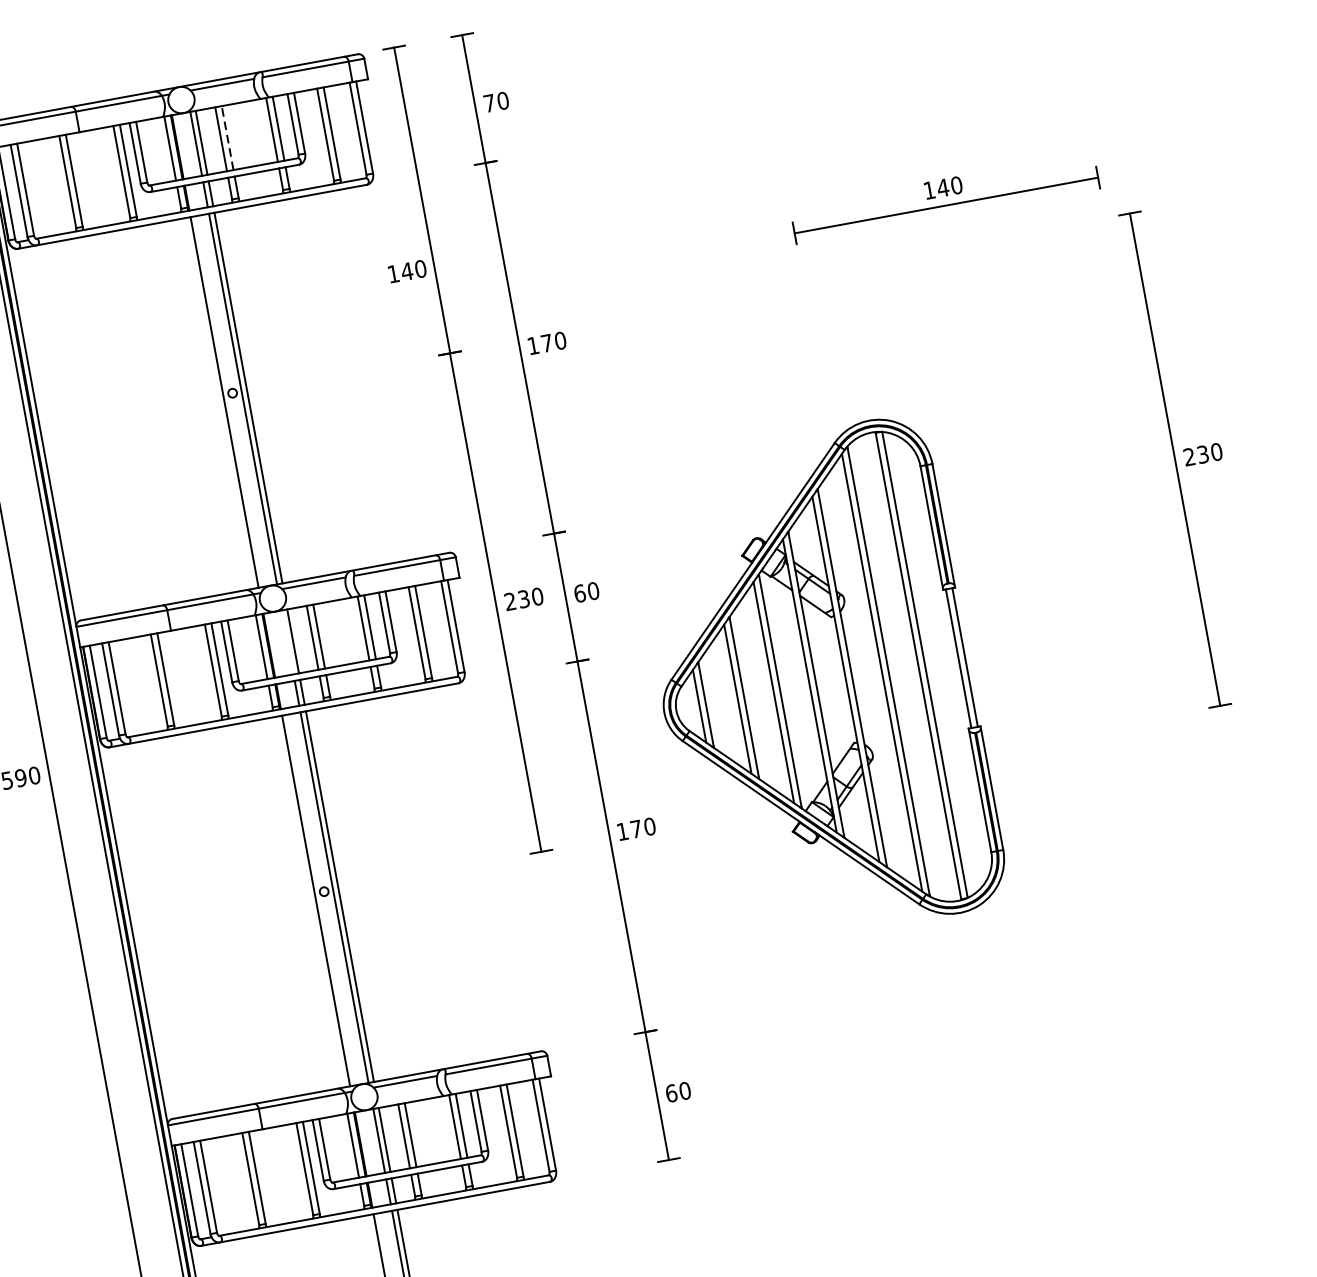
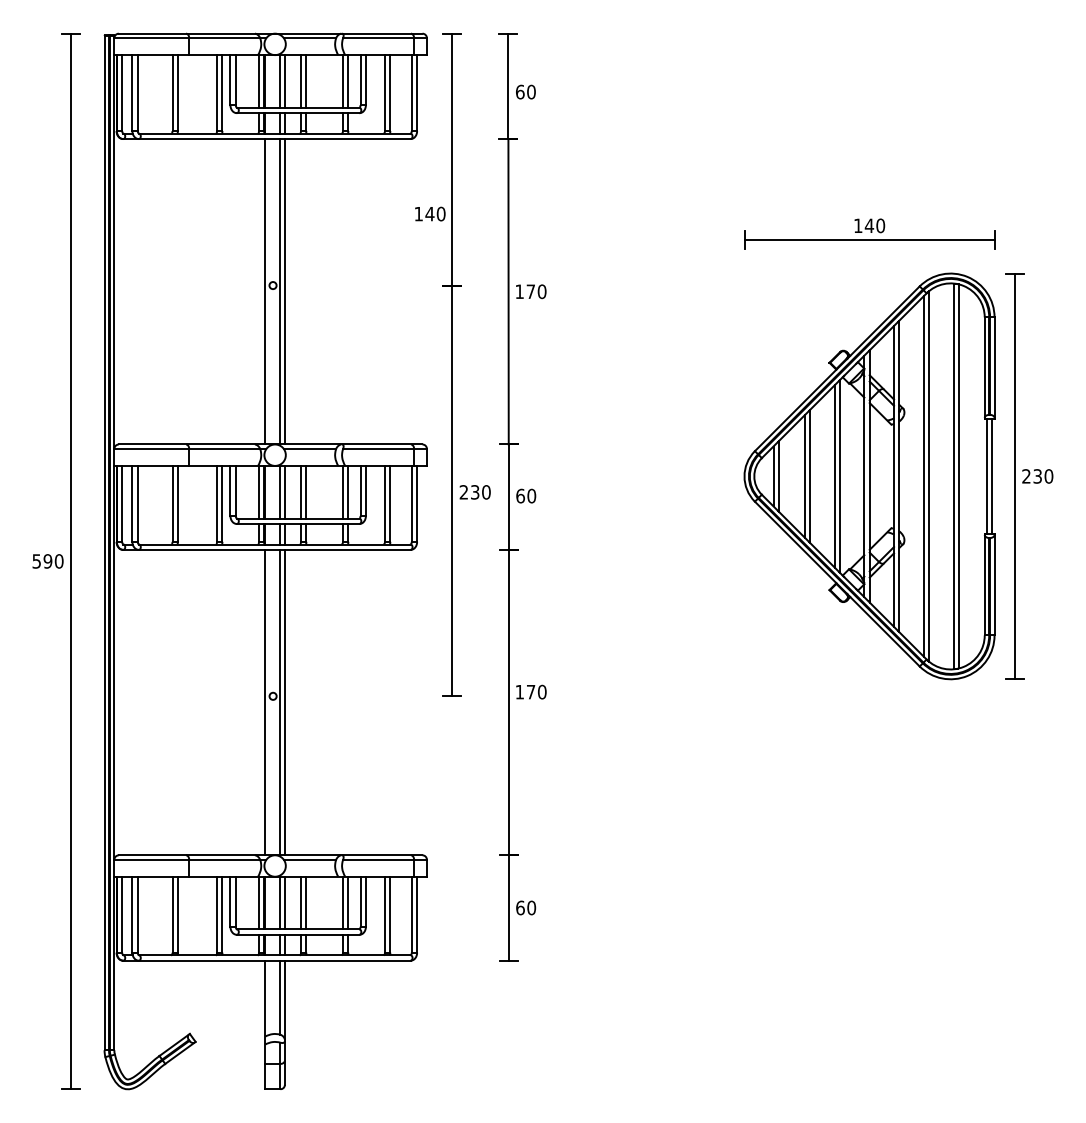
text: (489, 102) -> (520, 91), 70 -> 60
line: (227, 136) -> (306, 80), dashed -> solid
line: (287, 641) -> (280, 491), added
part: (816, 684) -> (869, 476), moved

